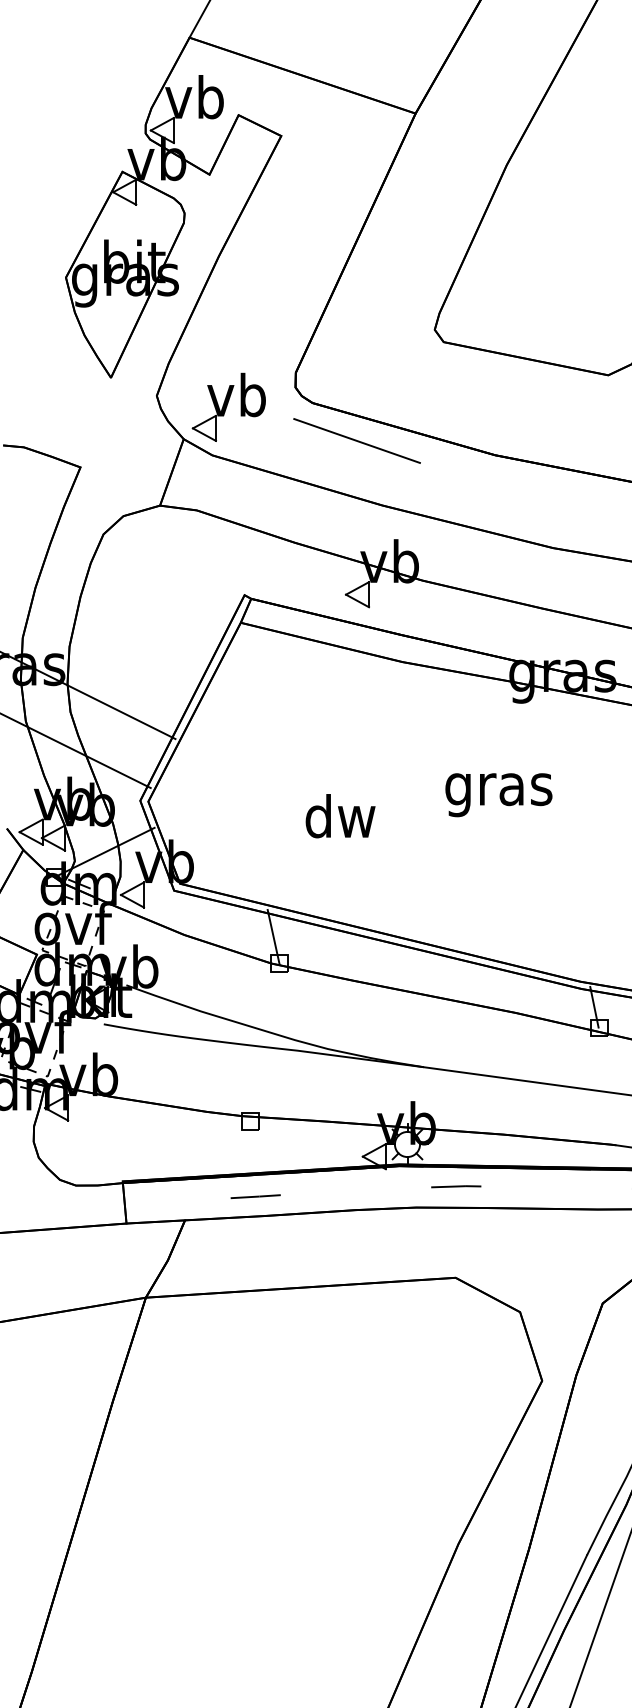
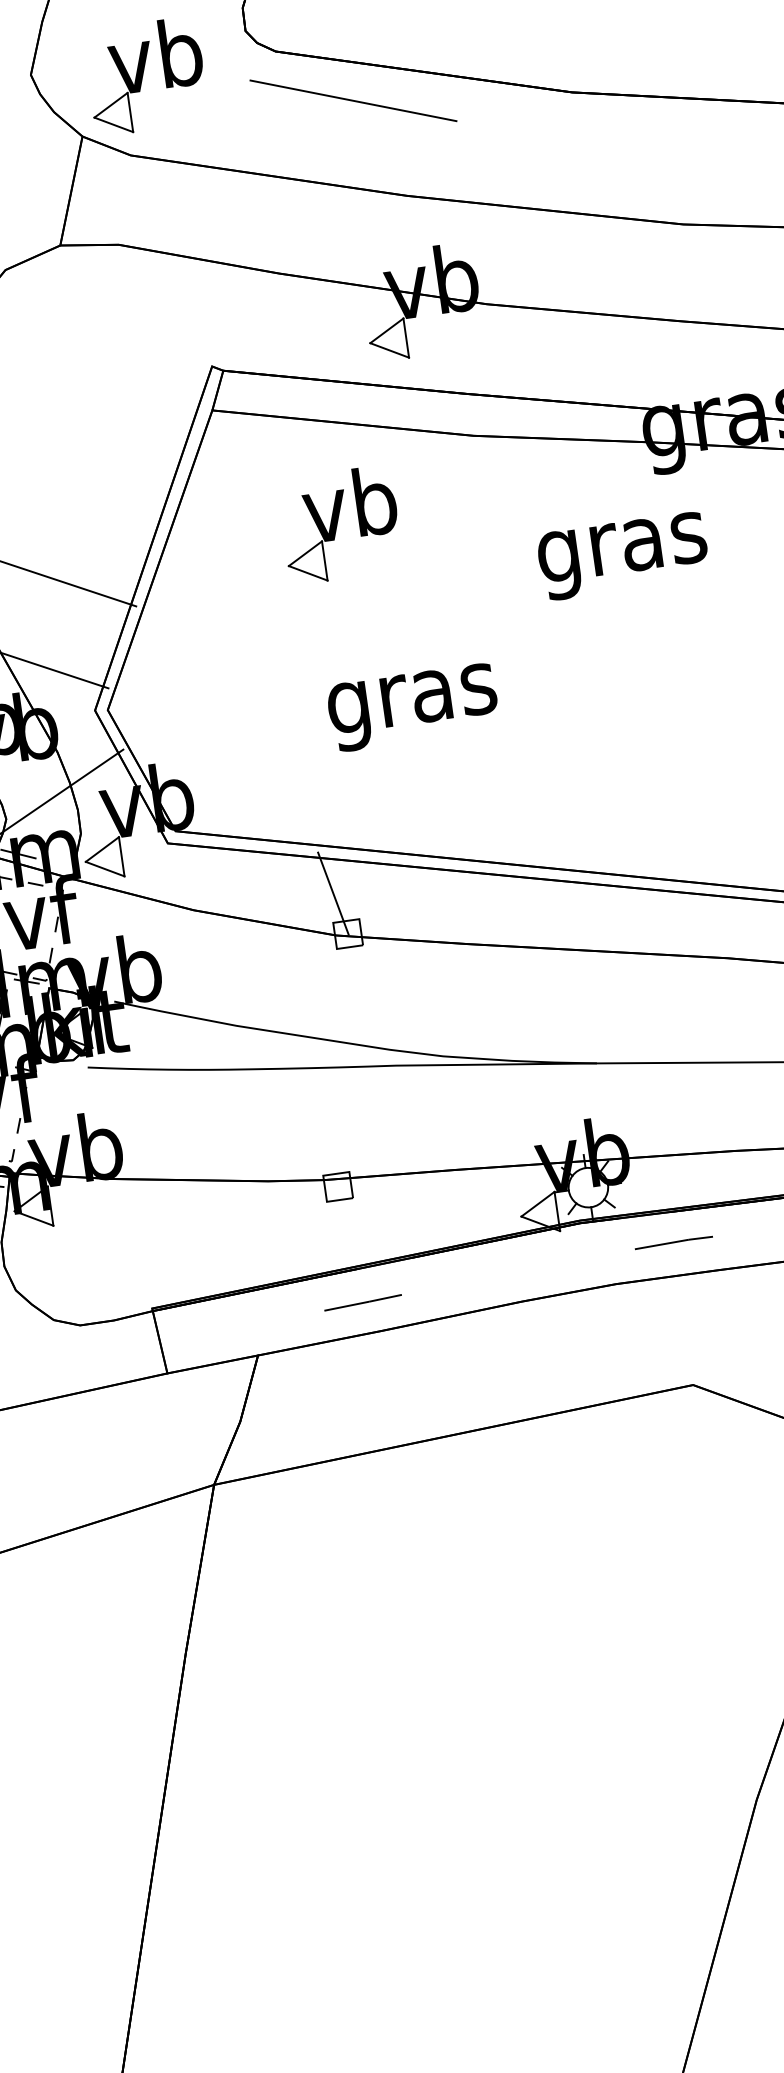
part: (310, 705) -> (339, 524), added
text: (498, 795) -> (622, 556), moved
text: (340, 821) -> (412, 698), dw -> gras

